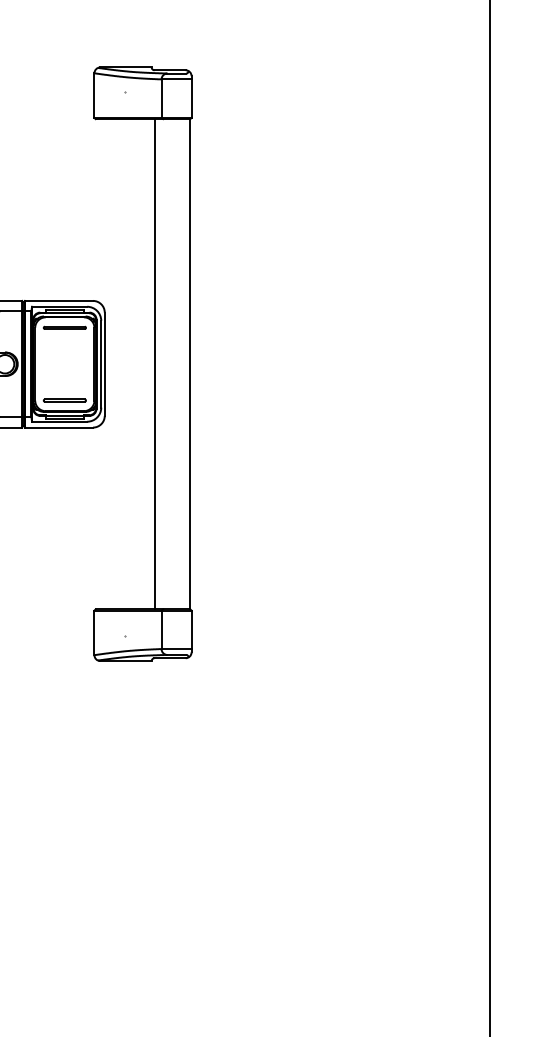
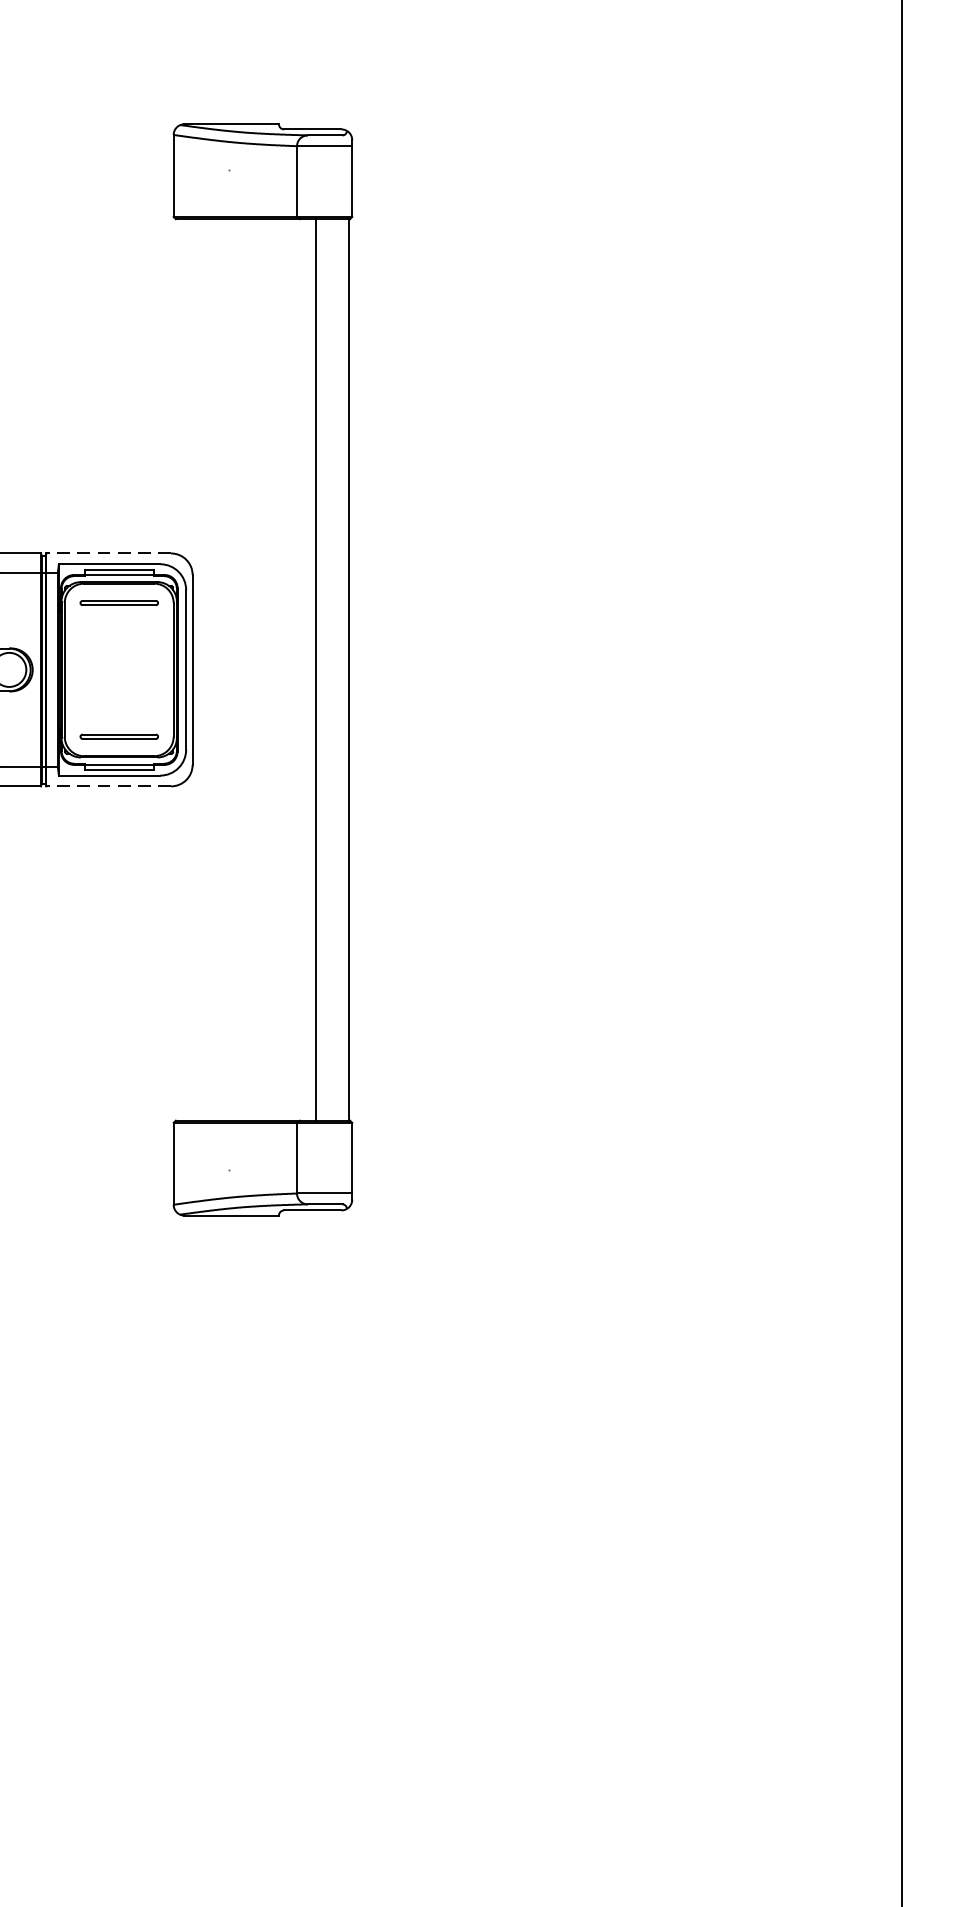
line: (59, 300) -> (109, 552), solid -> dashed
line: (154, 364) -> (315, 670), moved
line: (59, 427) -> (109, 786), solid -> dashed

